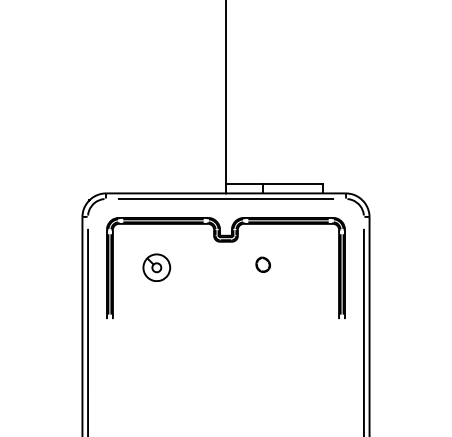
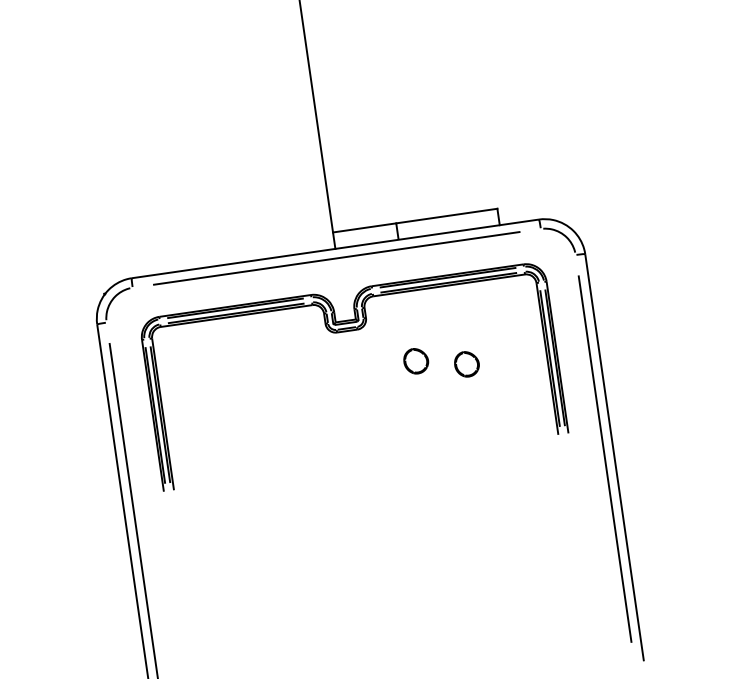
part: (156, 267) -> (235, 391), removed
part: (292, 270) -> (467, 363), added

